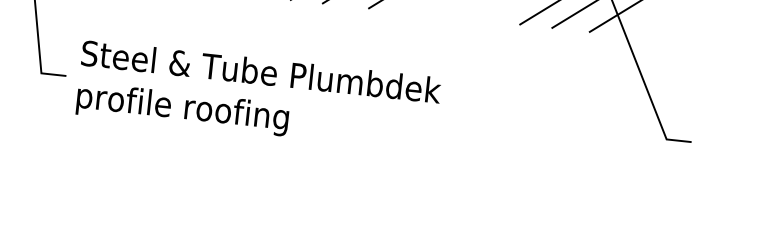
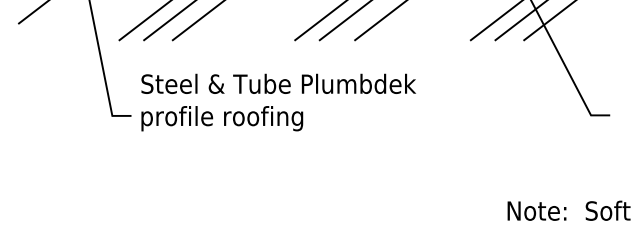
text: (258, 95) -> (278, 102), moved

